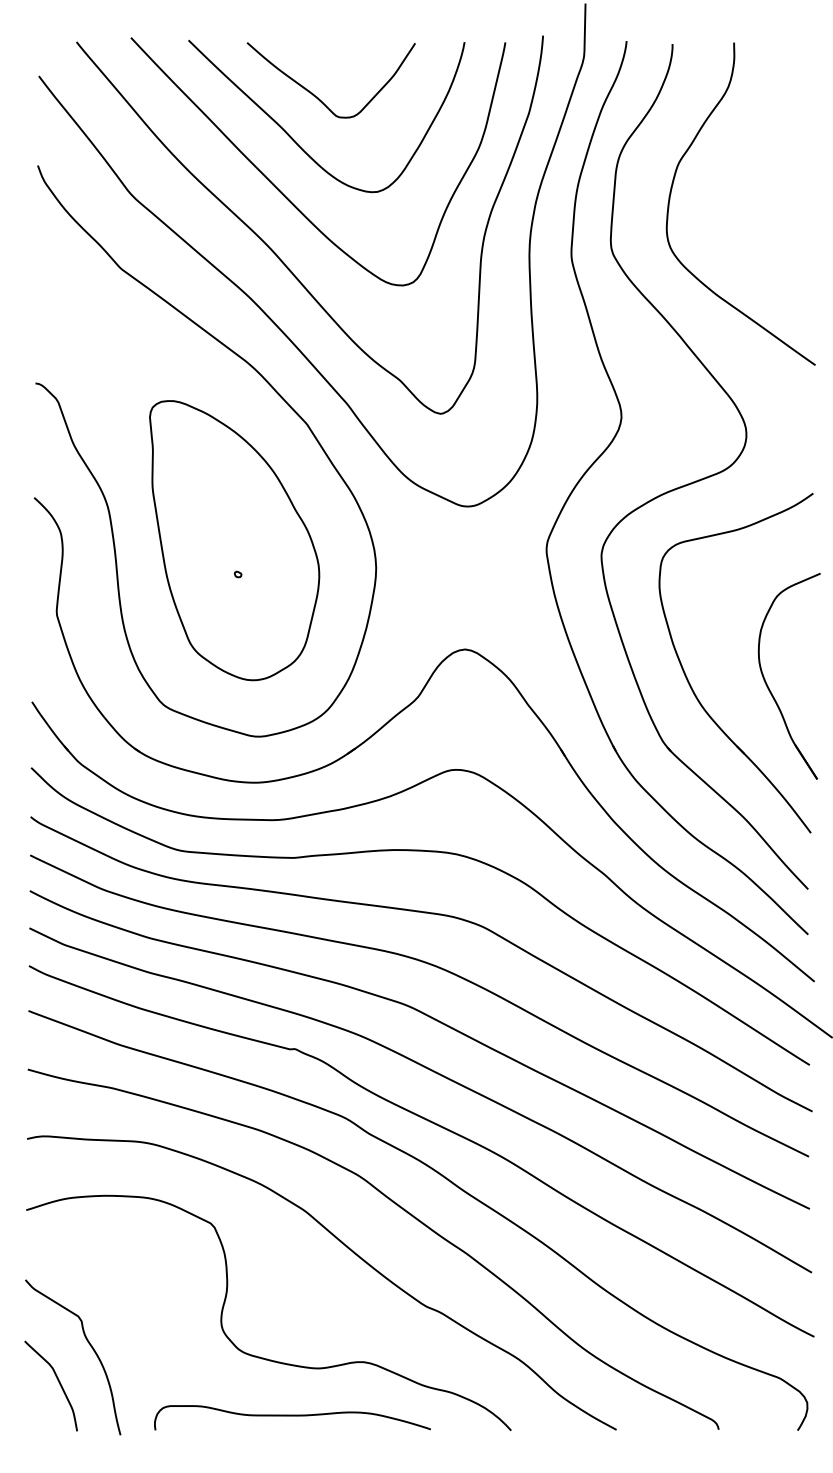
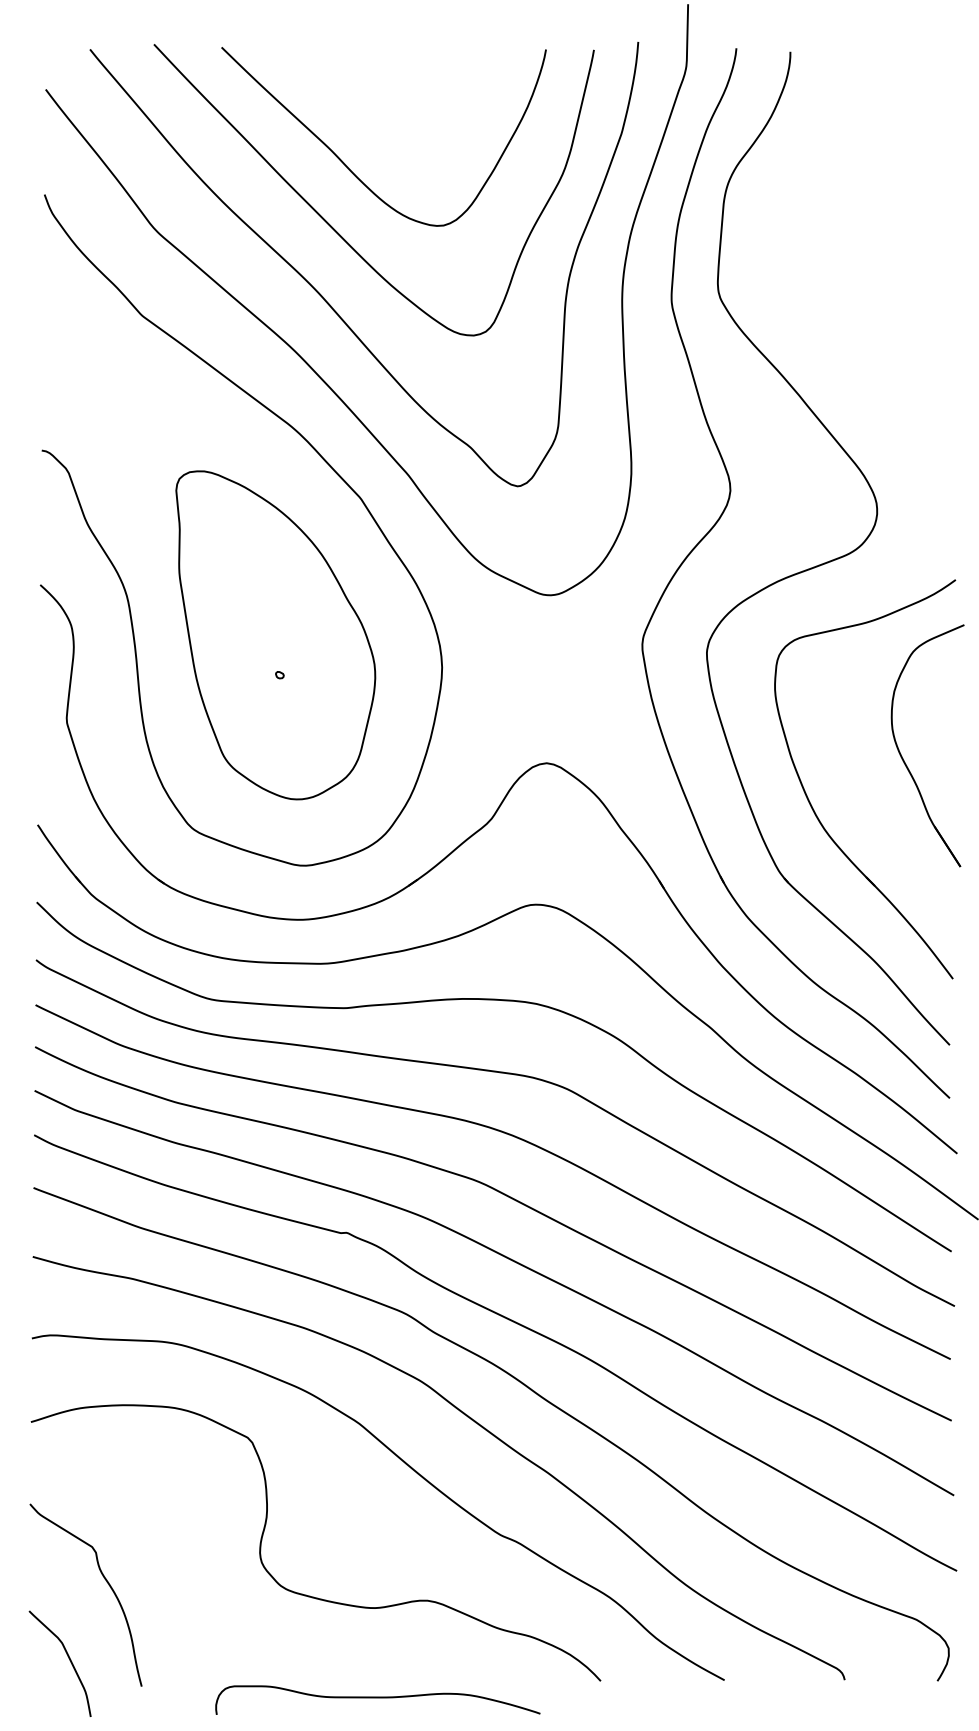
curve: (316, 95) -> (371, 112), removed
curve: (671, 191) -> (789, 225), removed
part: (768, 687) -> (903, 758), moved
curve: (58, 1381) -> (68, 1658), moved
curve: (292, 1416) -> (377, 1698), moved

